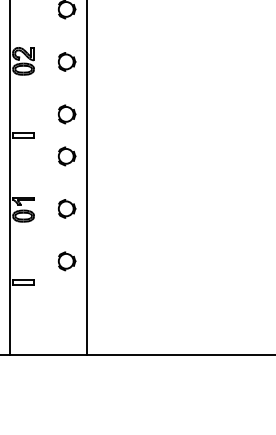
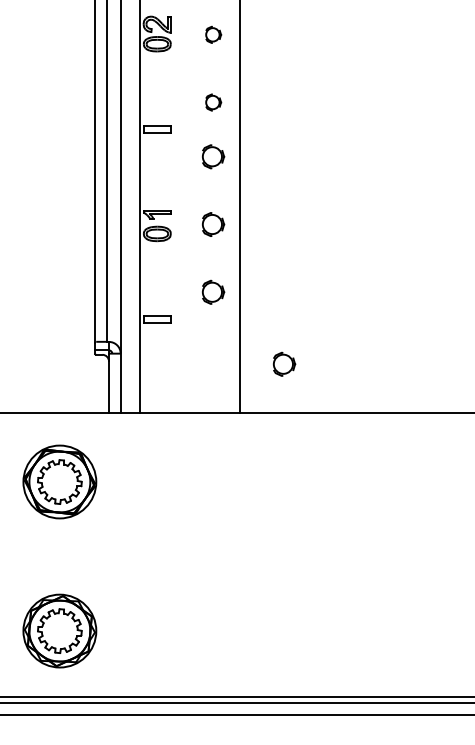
part: (67, 61) -> (213, 34), size x0.7
part: (67, 114) -> (213, 102), size x0.7
part: (122, 316) -> (284, 363), added

